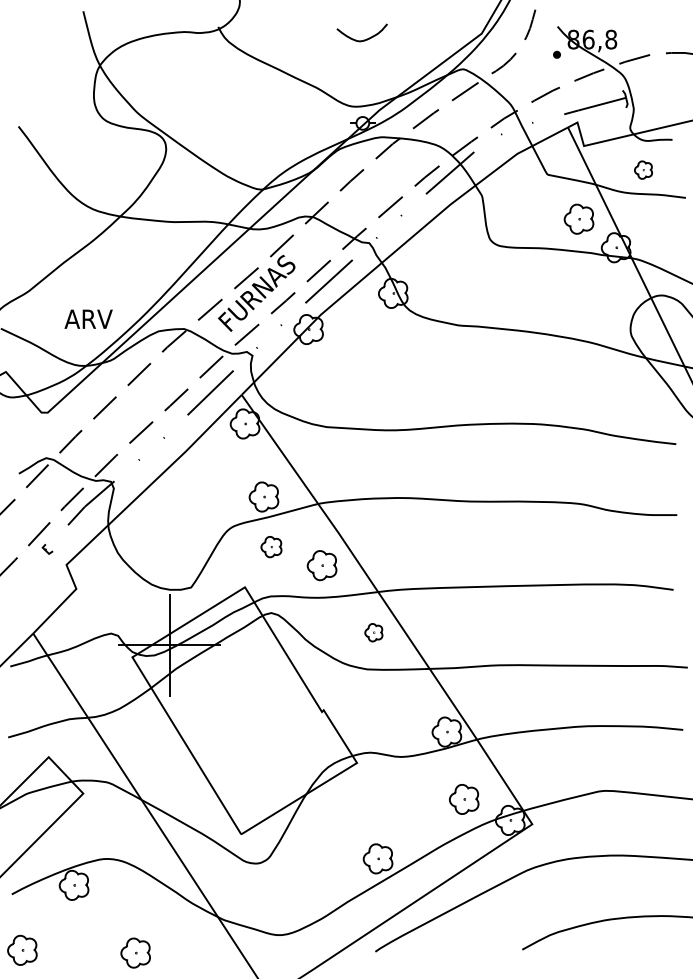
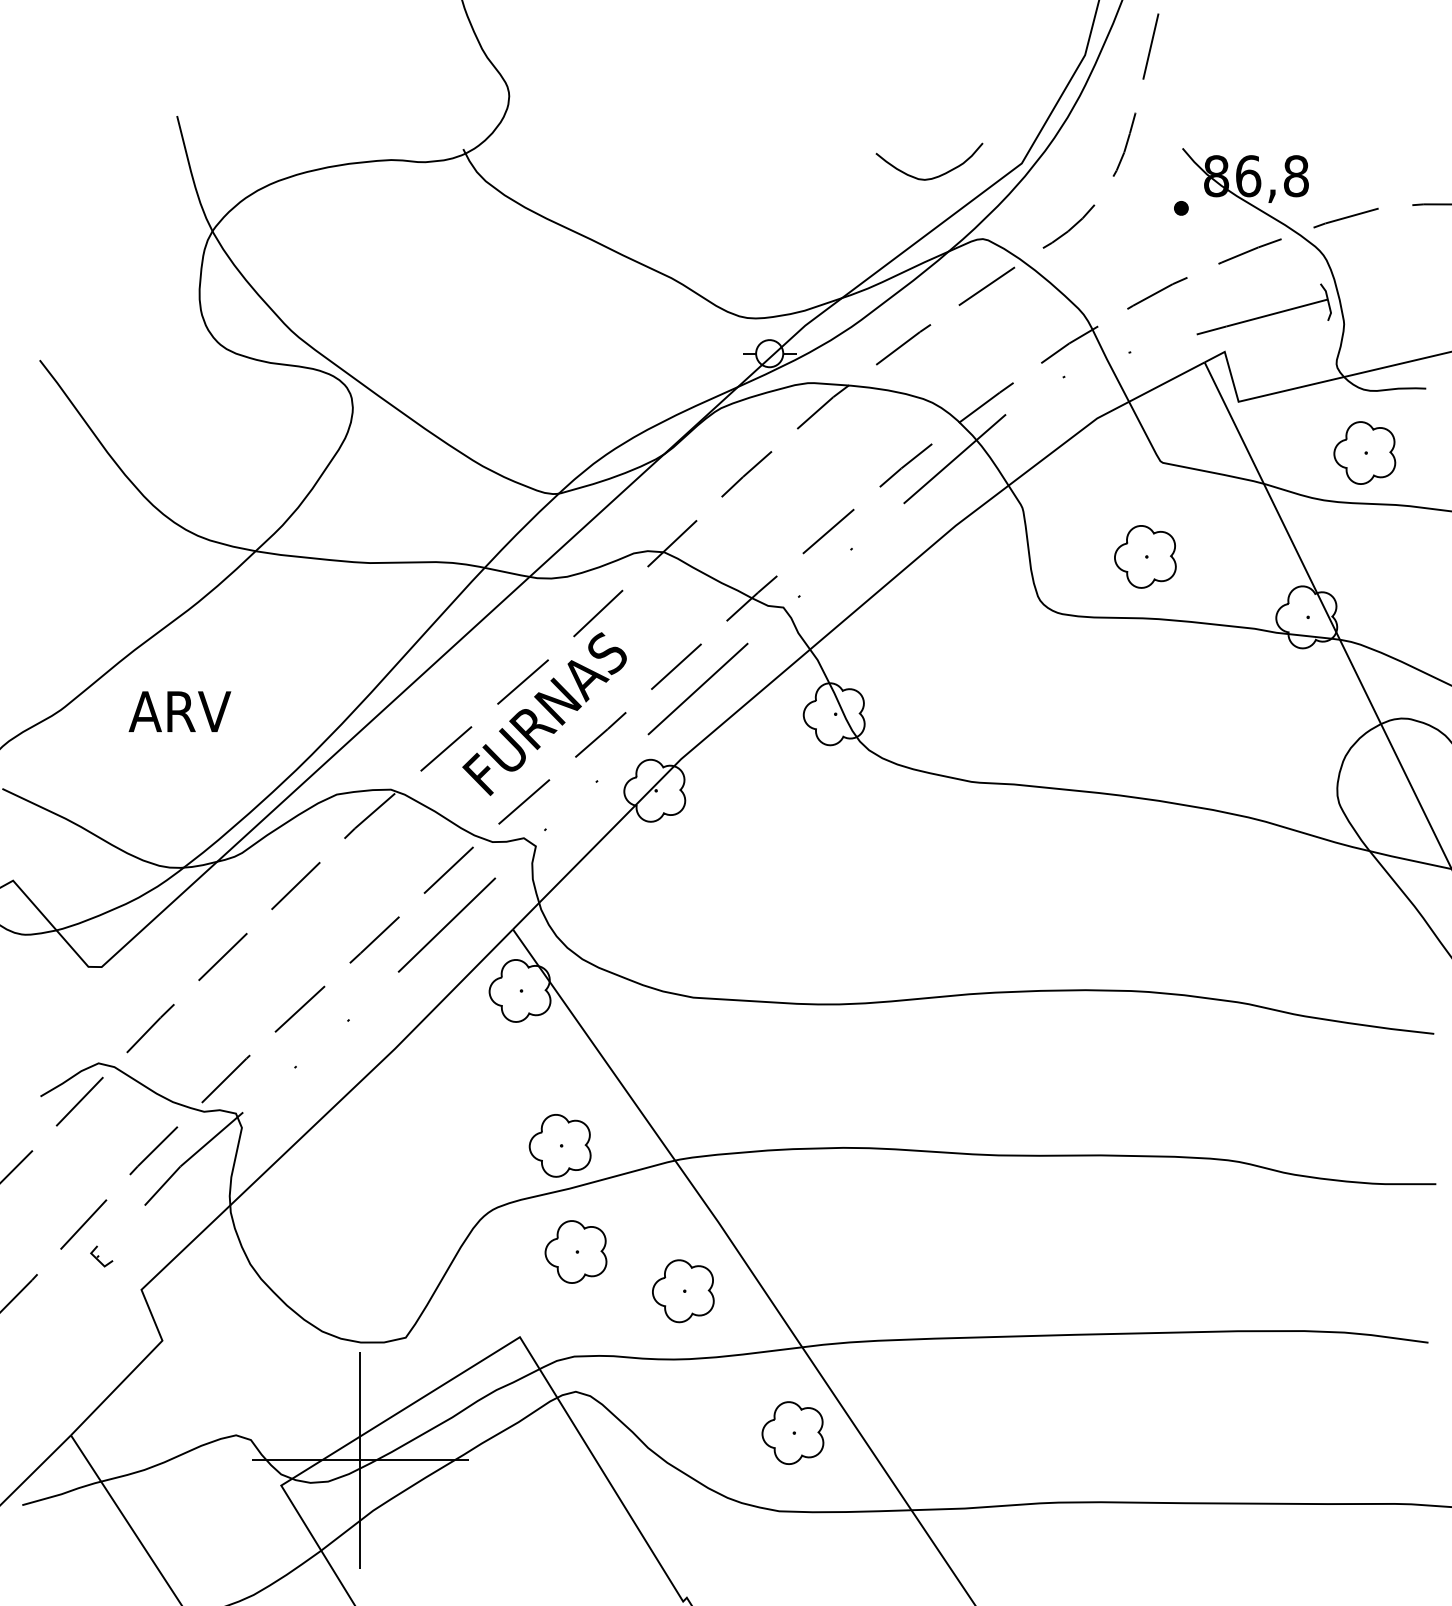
curve: (363, 39) -> (932, 175), moved
part: (643, 169) -> (1364, 451), size x1.67
part: (578, 218) -> (1144, 555), moved
text: (88, 318) -> (179, 710), moved
part: (271, 546) -> (576, 1250), size x1.43
part: (373, 632) -> (792, 1433), size x1.67

